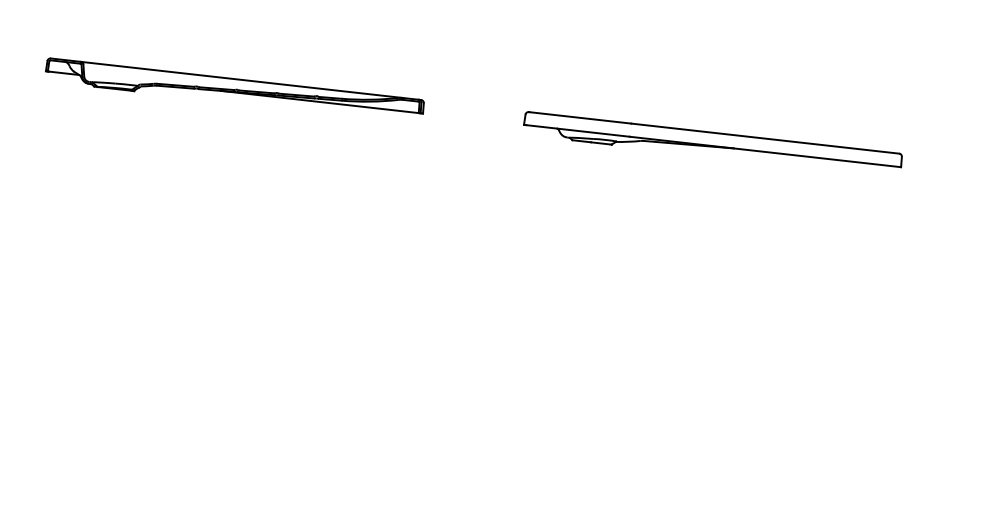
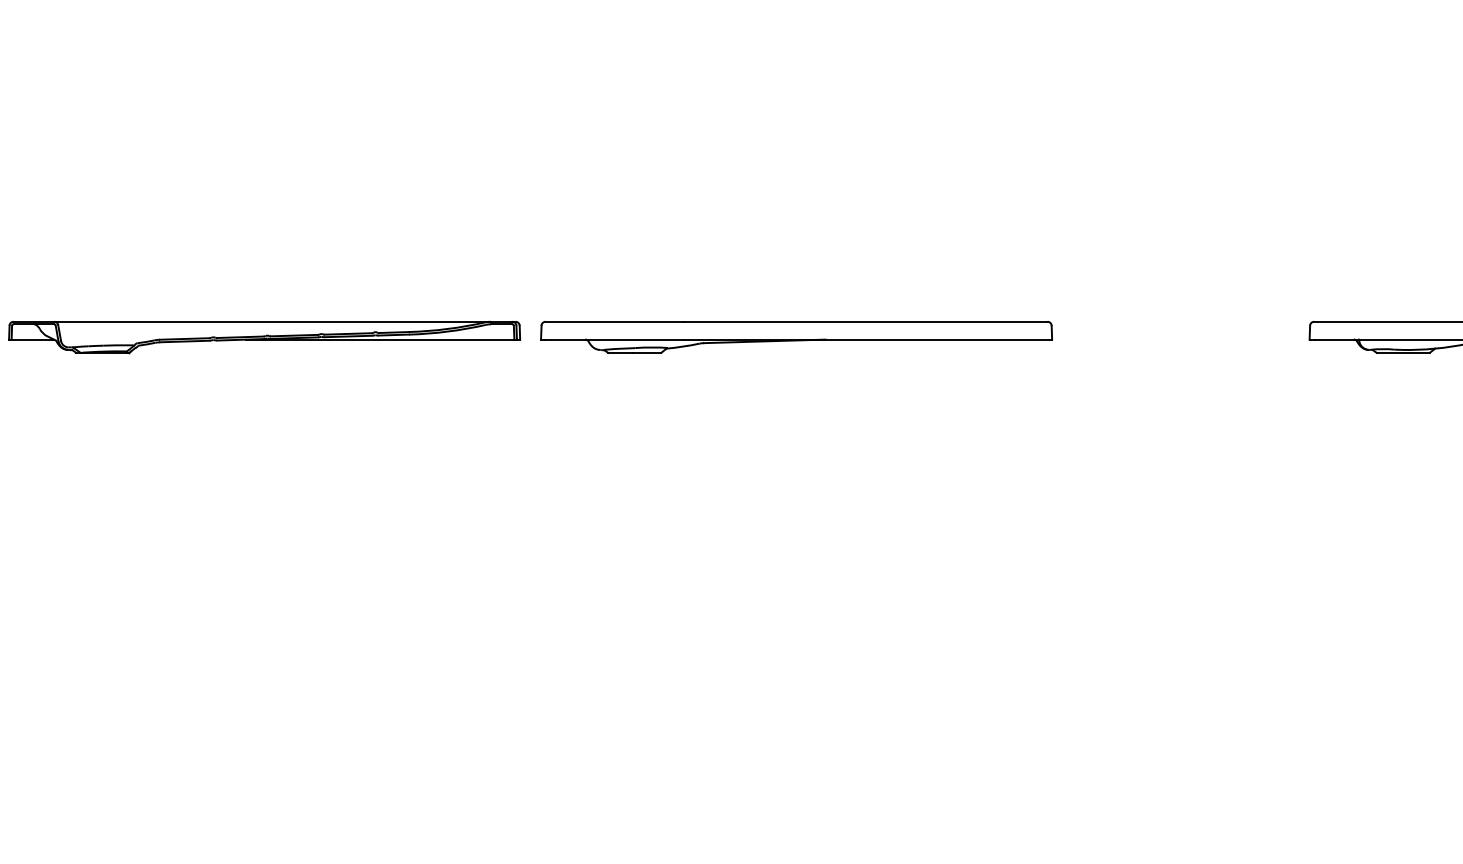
part: (712, 144) -> (796, 337), moved

